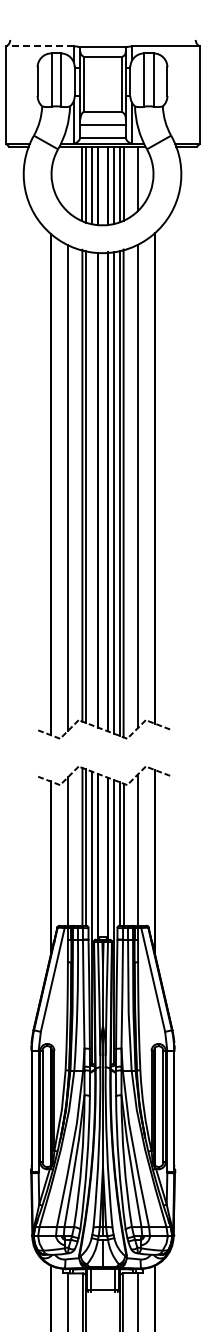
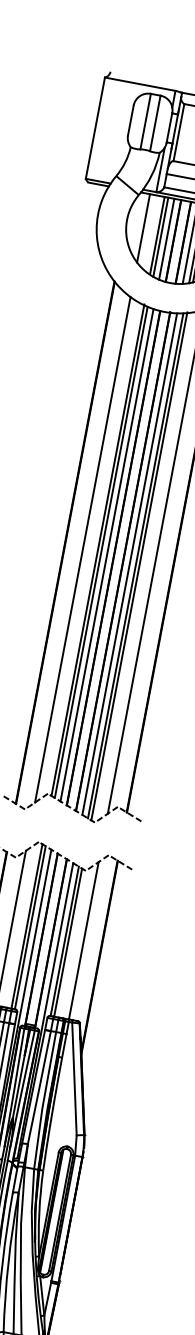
line: (39, 46) -> (139, 84), dashed -> solid
line: (68, 179) -> (143, 228), added
line: (91, 488) -> (106, 554), added

